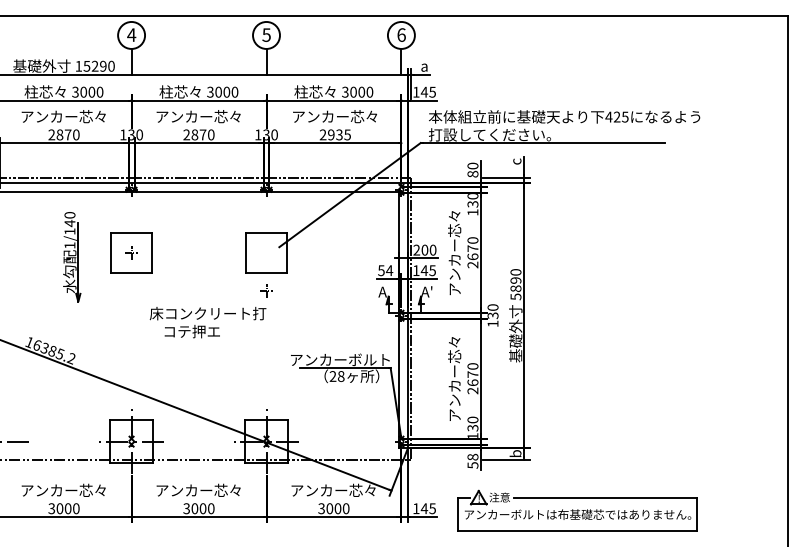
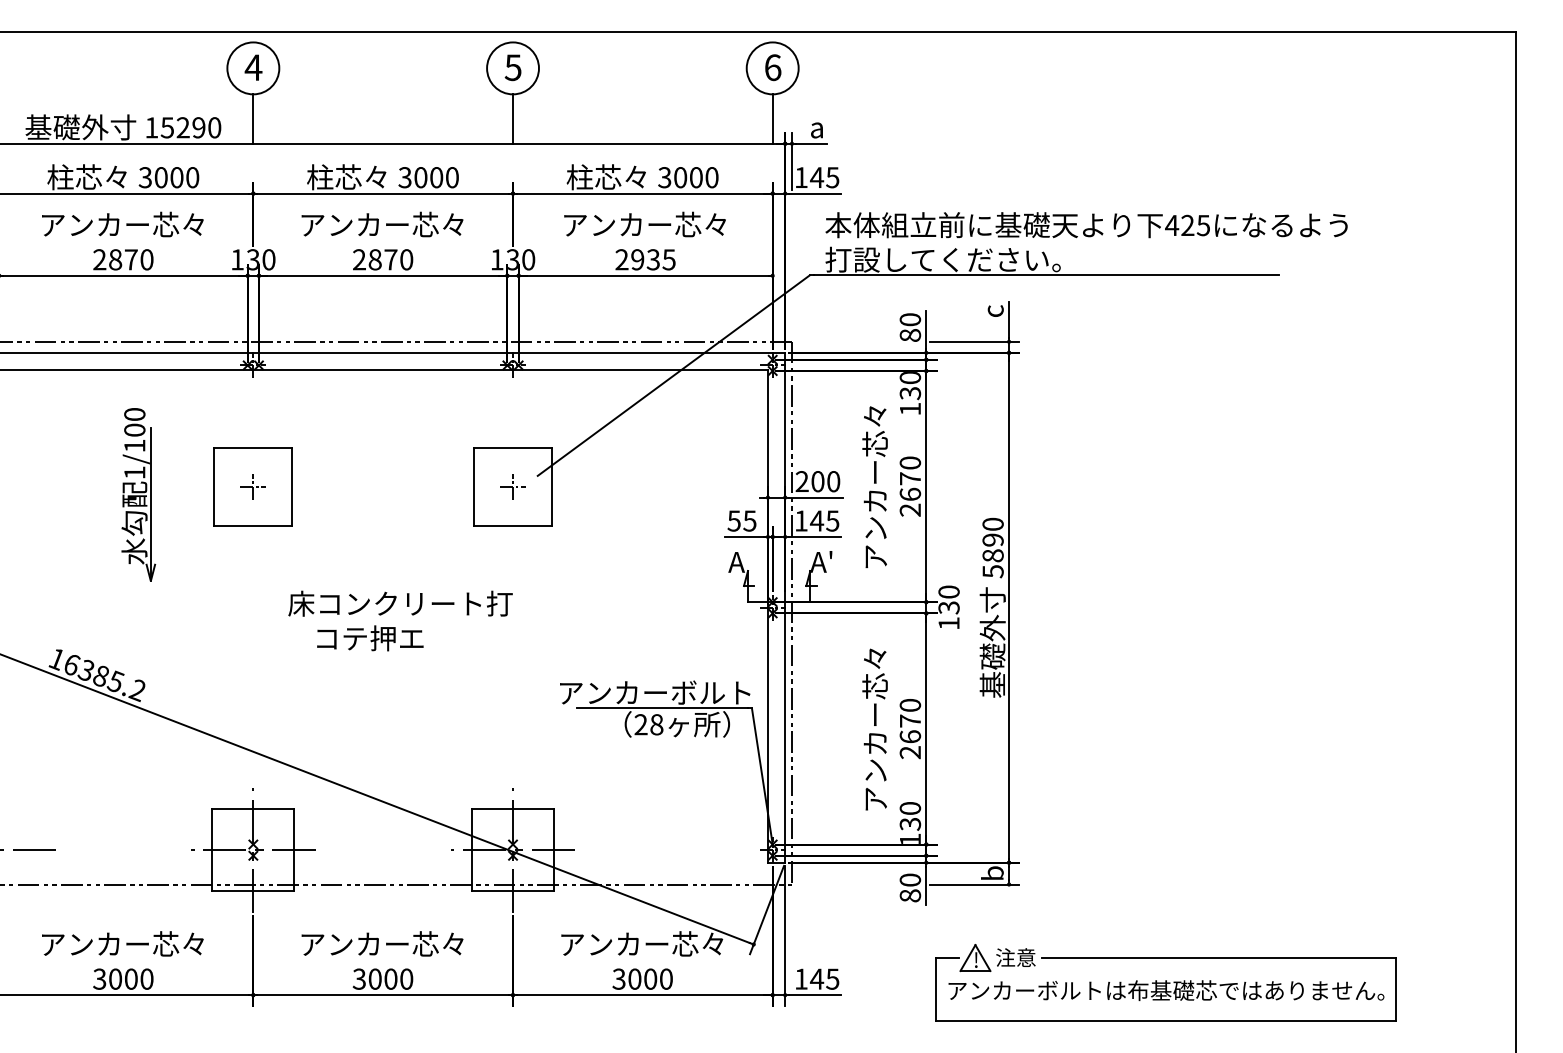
text: (69, 223) -> (133, 430), 1/140 -> 1/100
text: (389, 270) -> (749, 520), 54 -> 55
part: (266, 290) -> (513, 486), moved
text: (472, 460) -> (909, 886), 58 -> 80
part: (577, 510) -> (1165, 982), moved

